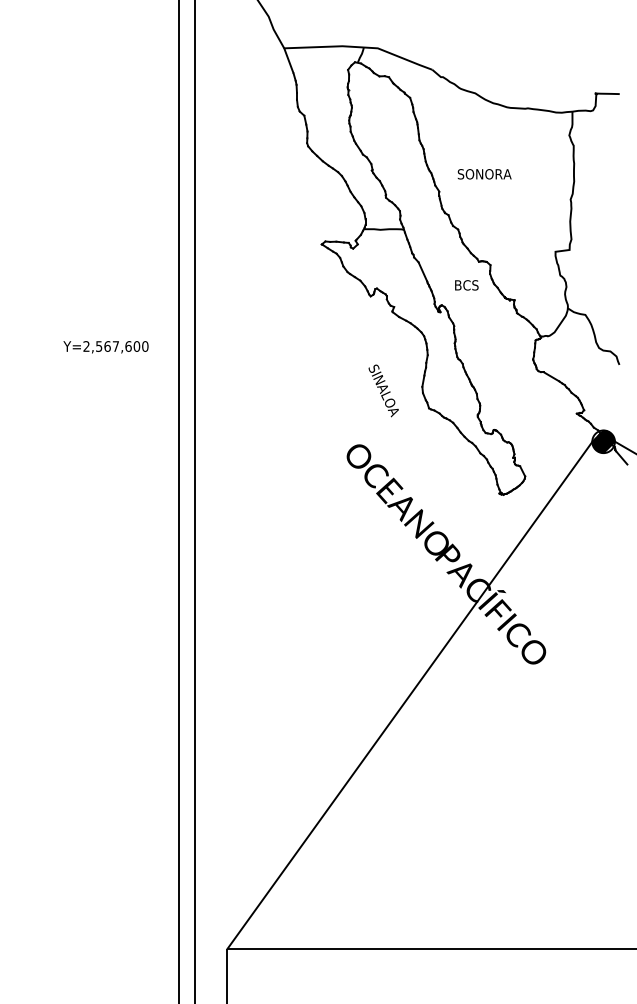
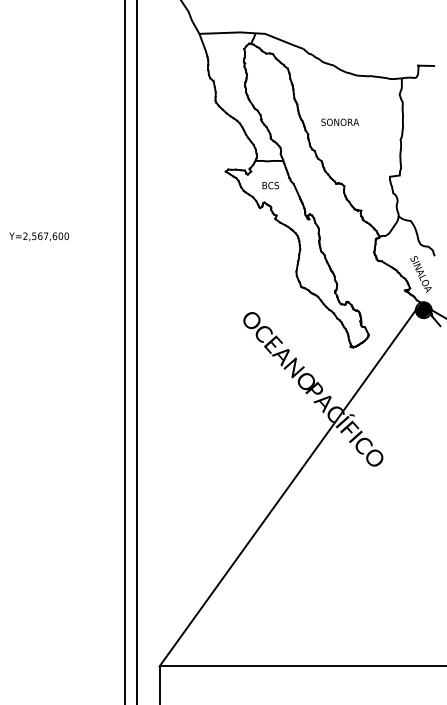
text: (466, 285) -> (270, 185), moved
text: (105, 347) -> (38, 236), moved
text: (383, 390) -> (420, 274), moved

